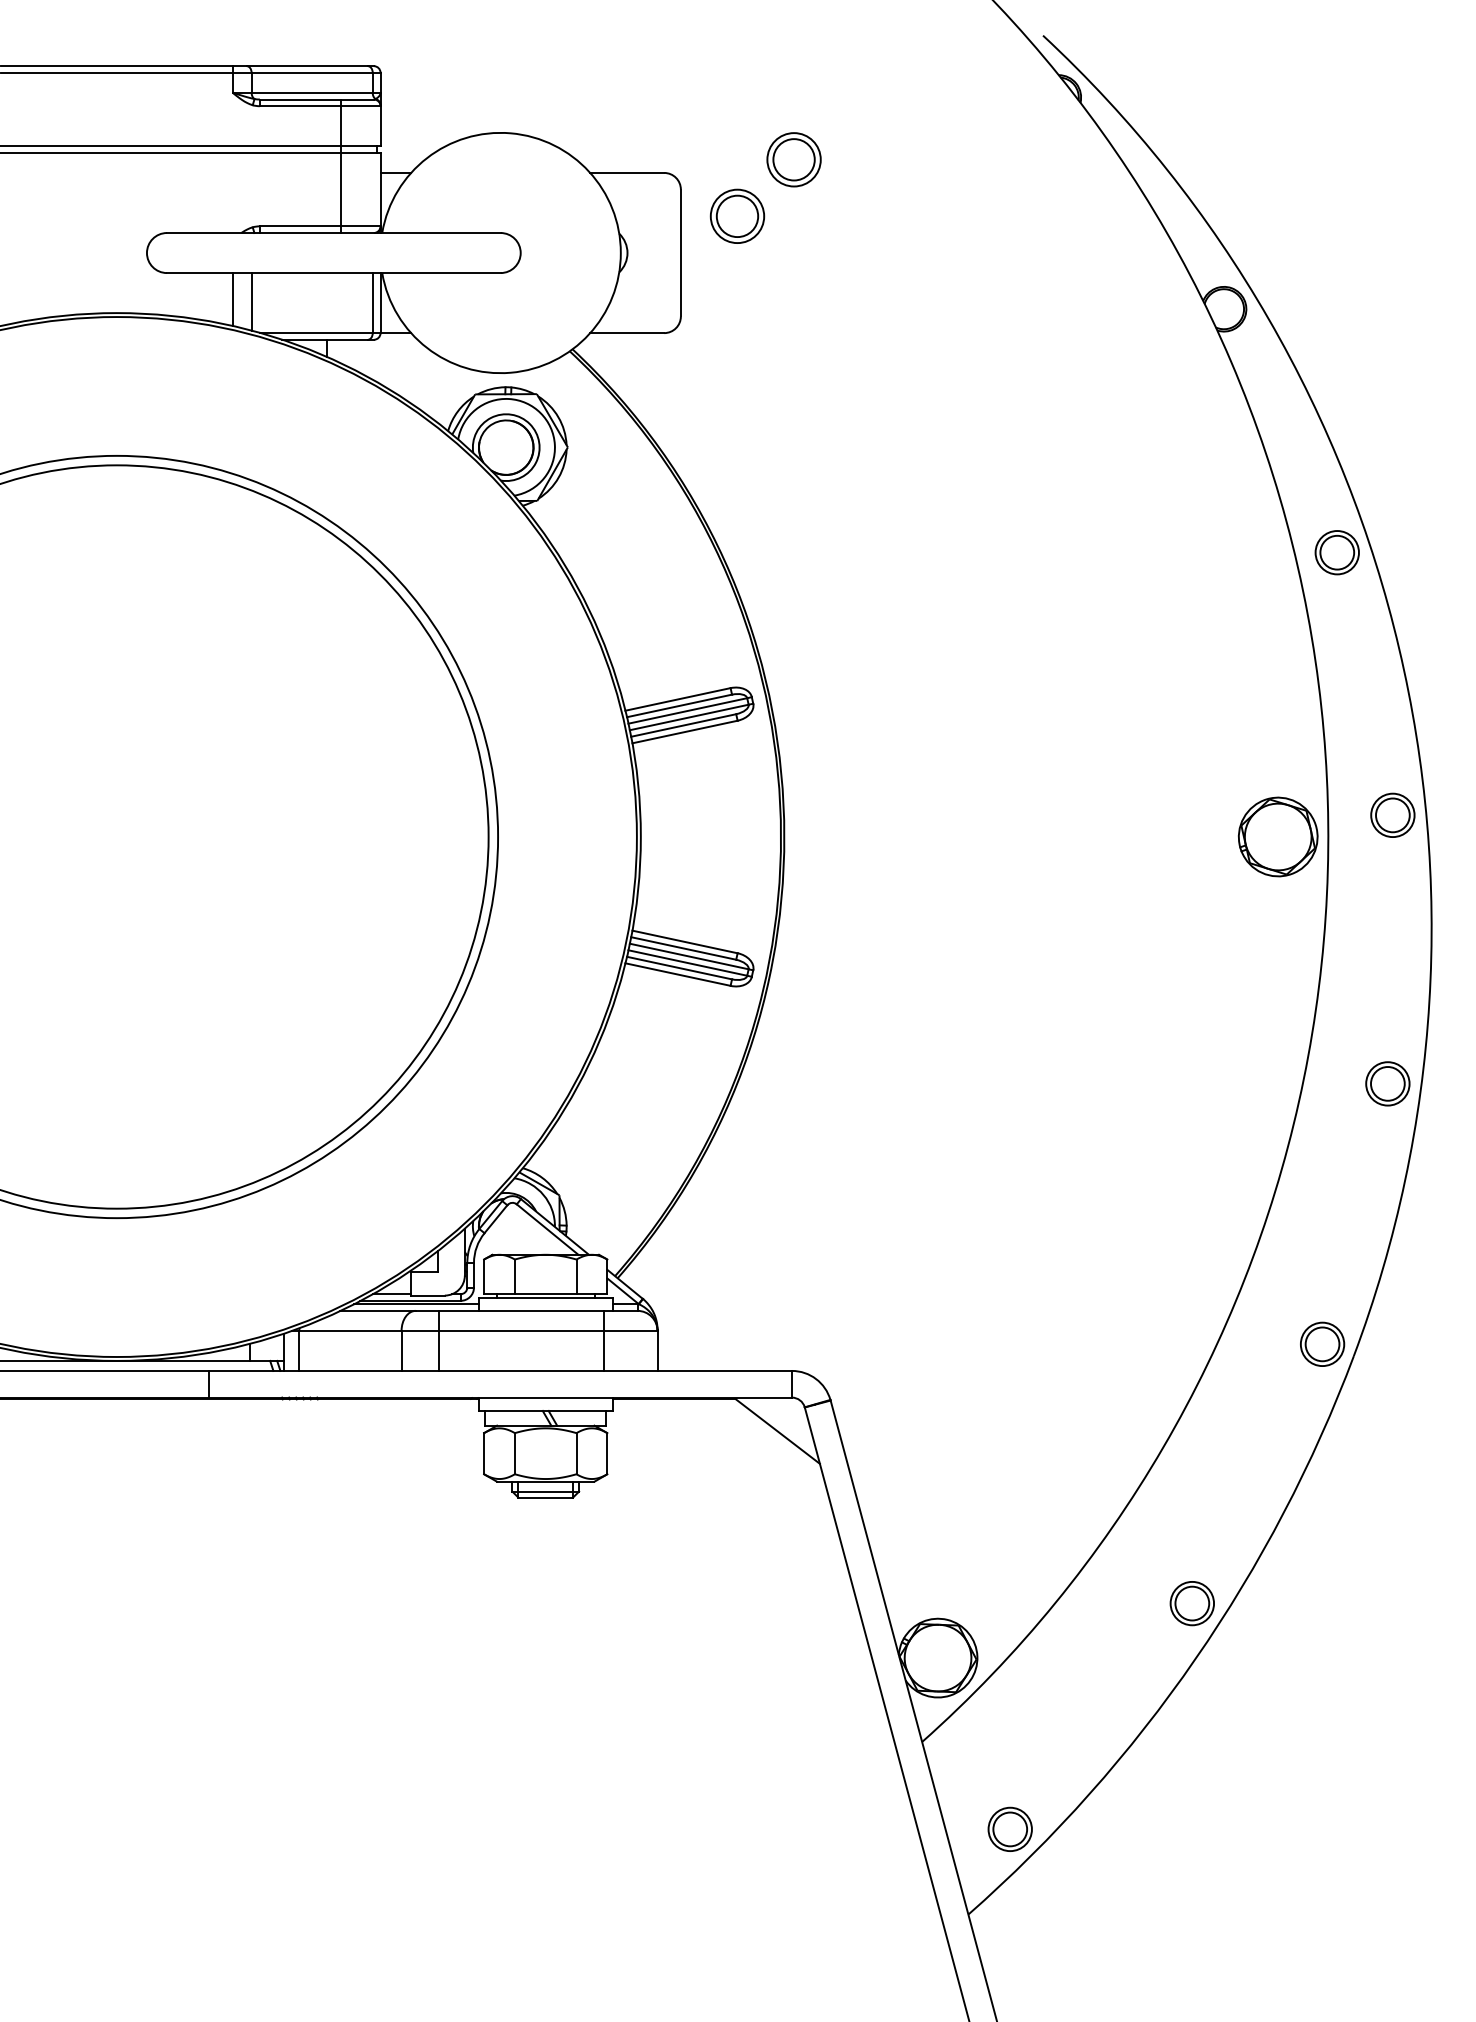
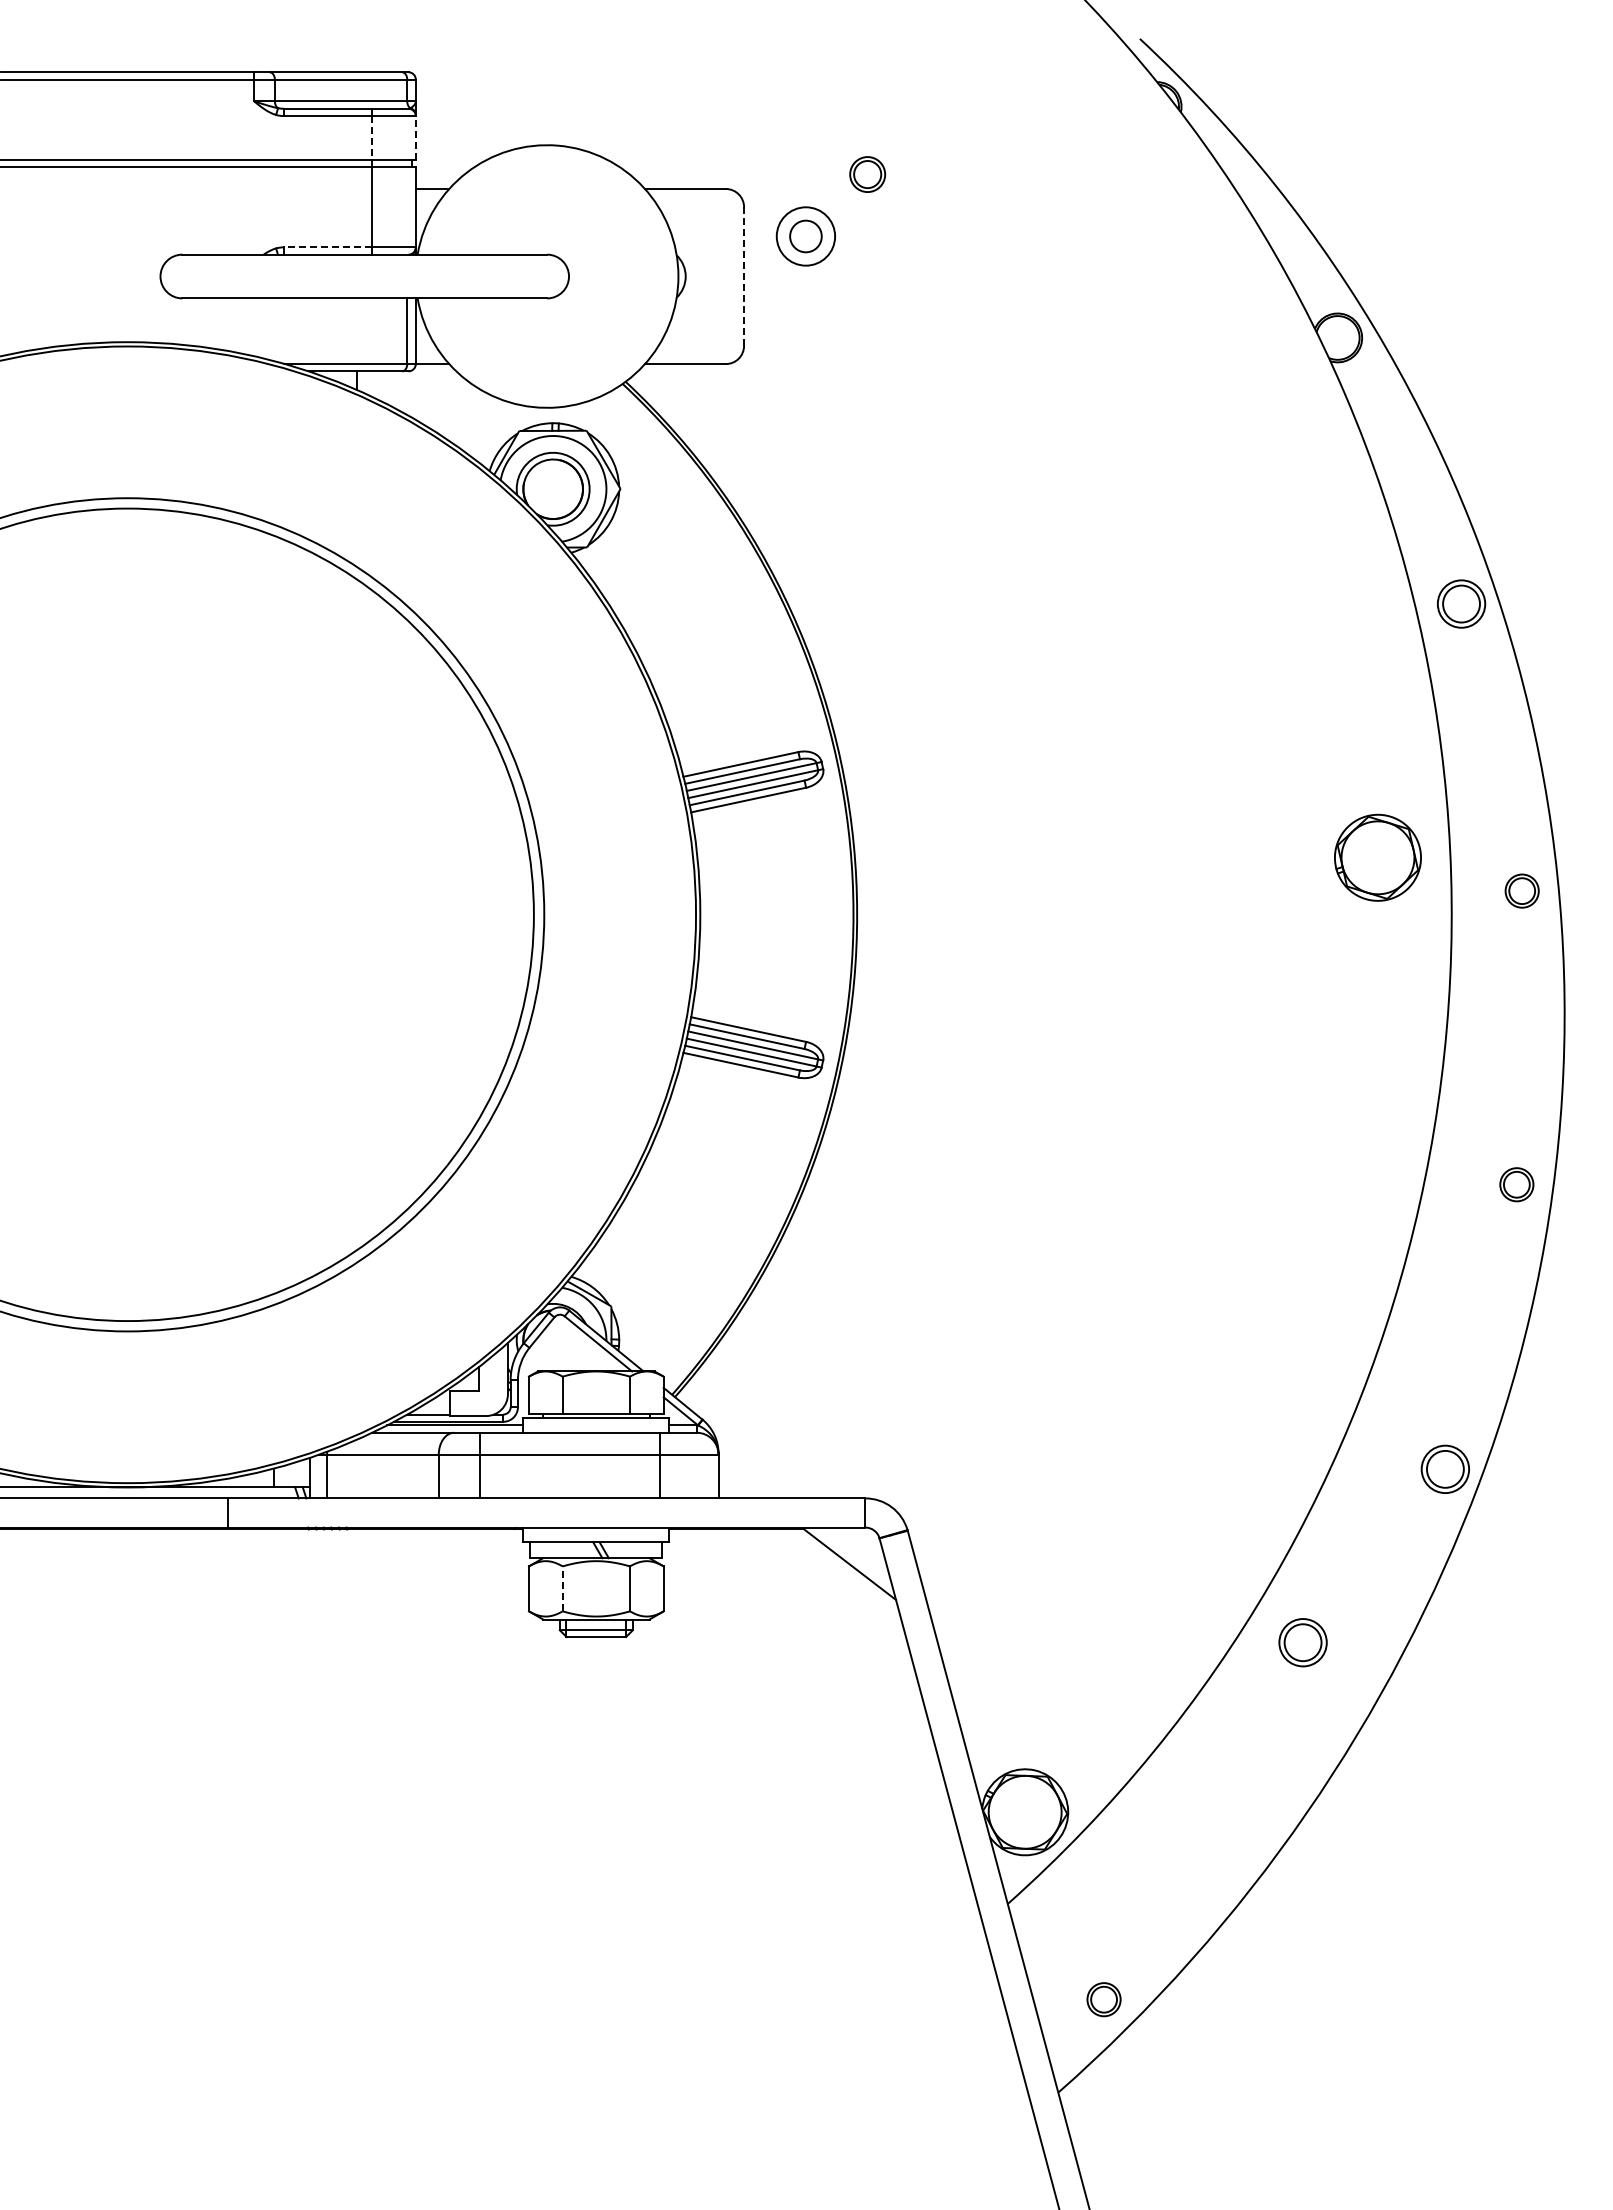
line: (340, 125) -> (372, 137), solid -> dashed
line: (380, 125) -> (415, 137), solid -> dashed
part: (793, 159) -> (867, 174), size x0.6
circle: (737, 216) -> (805, 236), size x0.7
line: (299, 226) -> (327, 247), solid -> dashed
line: (681, 253) -> (744, 276), solid -> dashed
line: (232, 299) -> (254, 327), removed
line: (251, 301) -> (274, 329), removed
part: (1392, 814) -> (1521, 890), size x0.7
part: (1277, 836) -> (1377, 857), moved
part: (1387, 1083) -> (1516, 1184), size x0.7
line: (514, 1453) -> (562, 1588), solid -> dashed
part: (1191, 1603) -> (1302, 1642), moved
part: (1009, 1829) -> (1103, 1999), size x0.7

